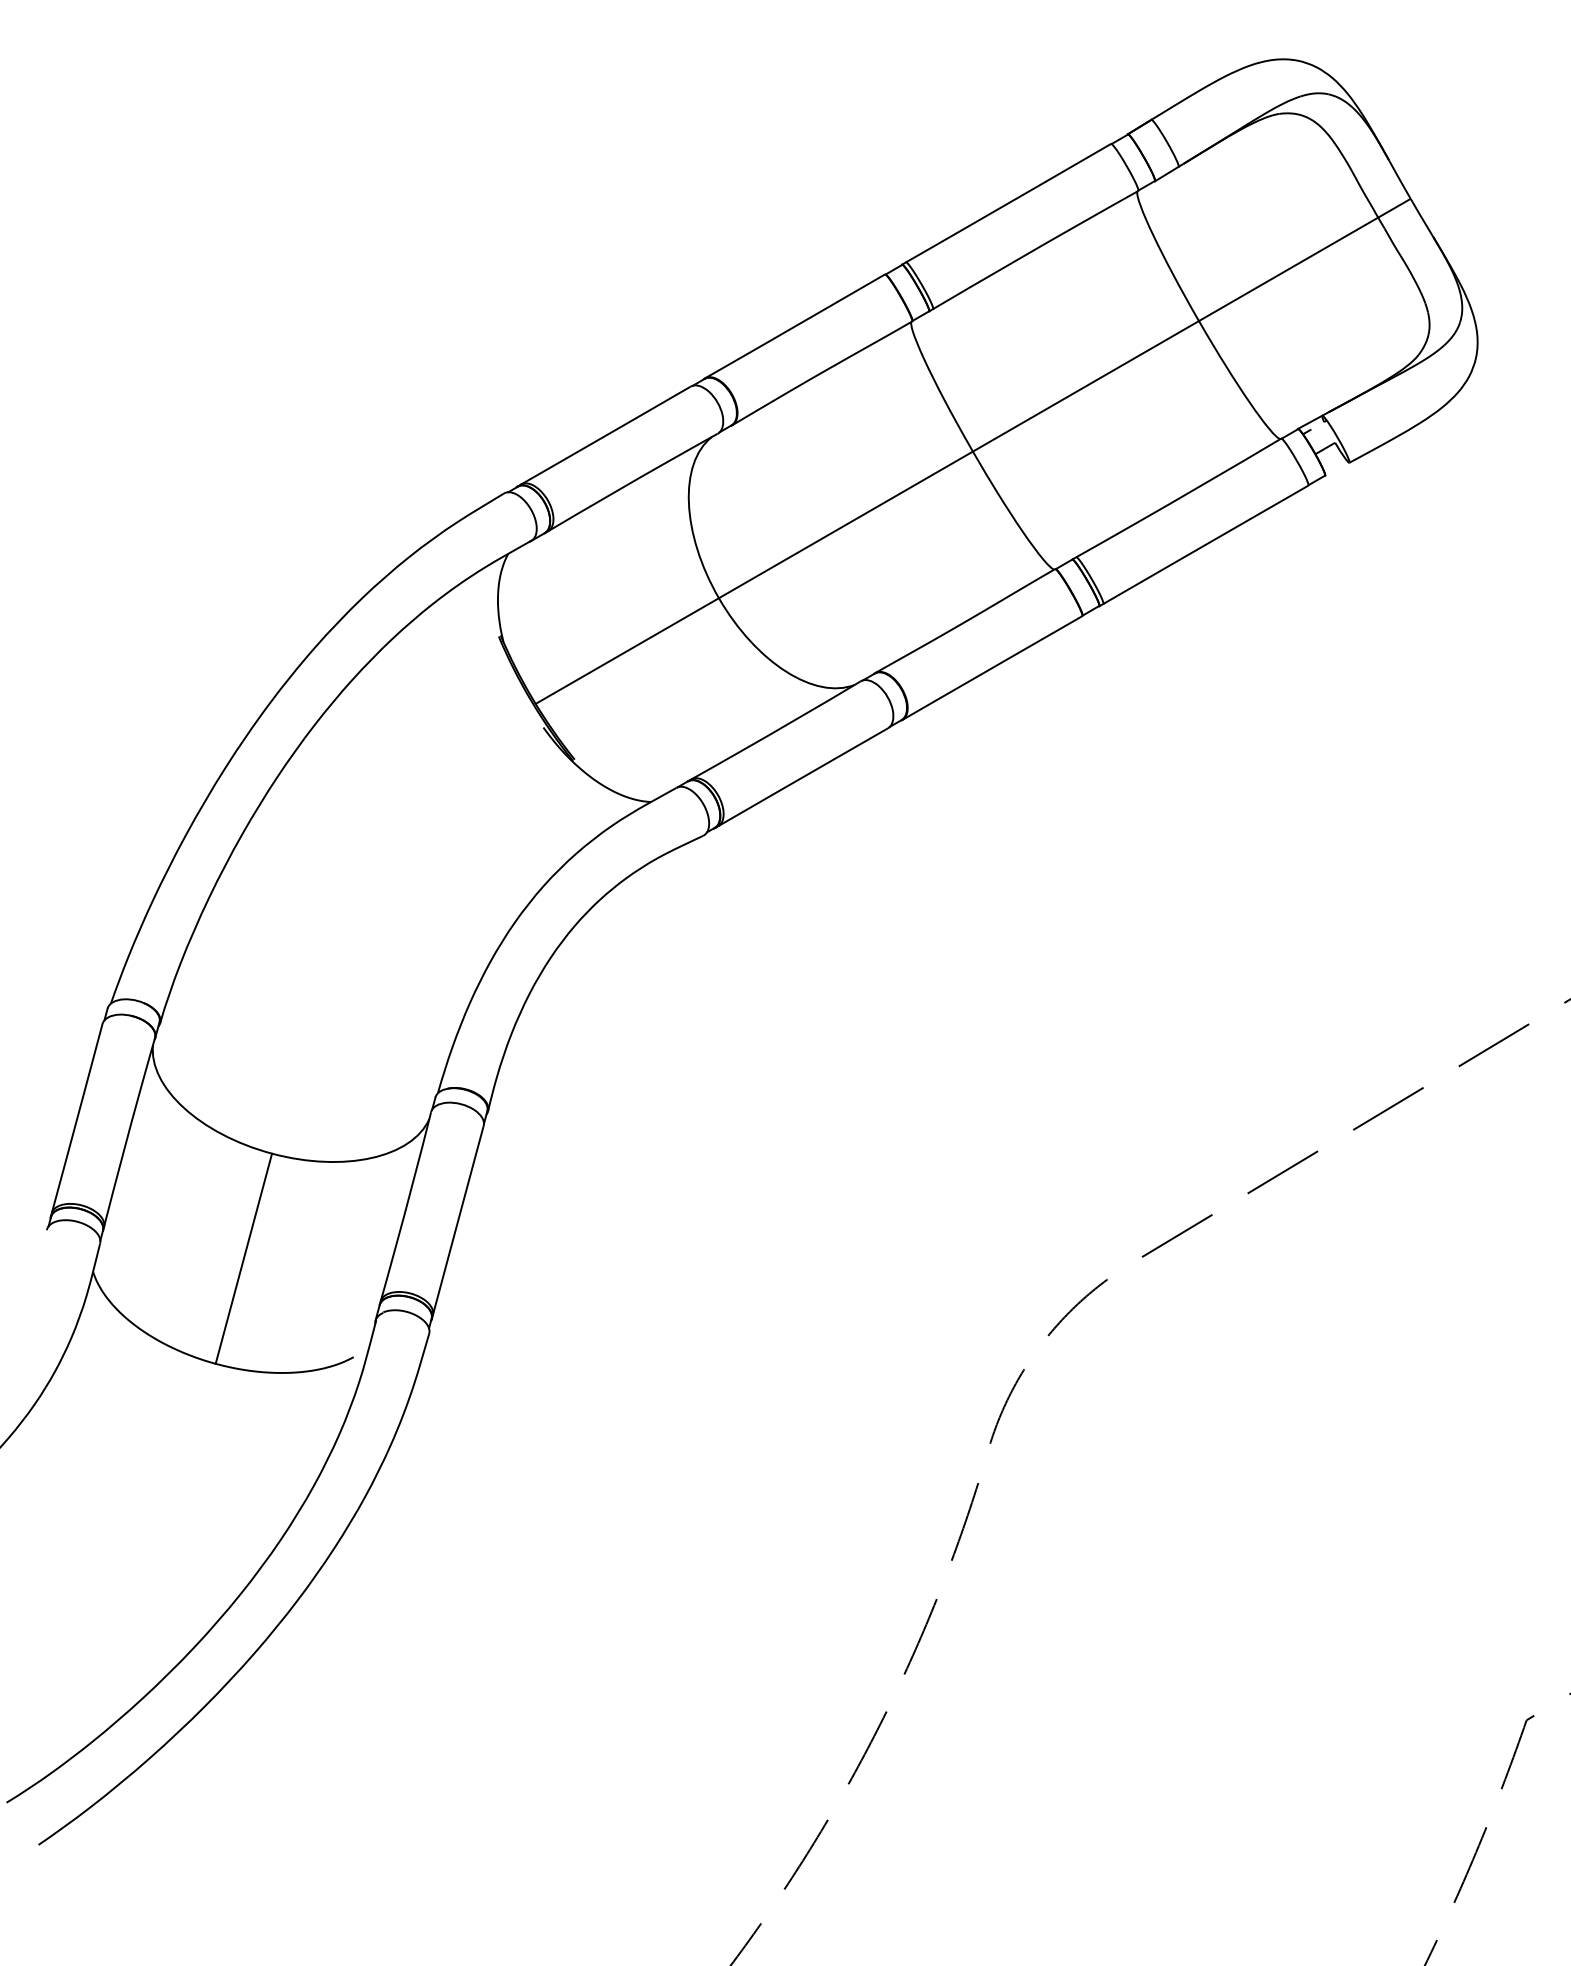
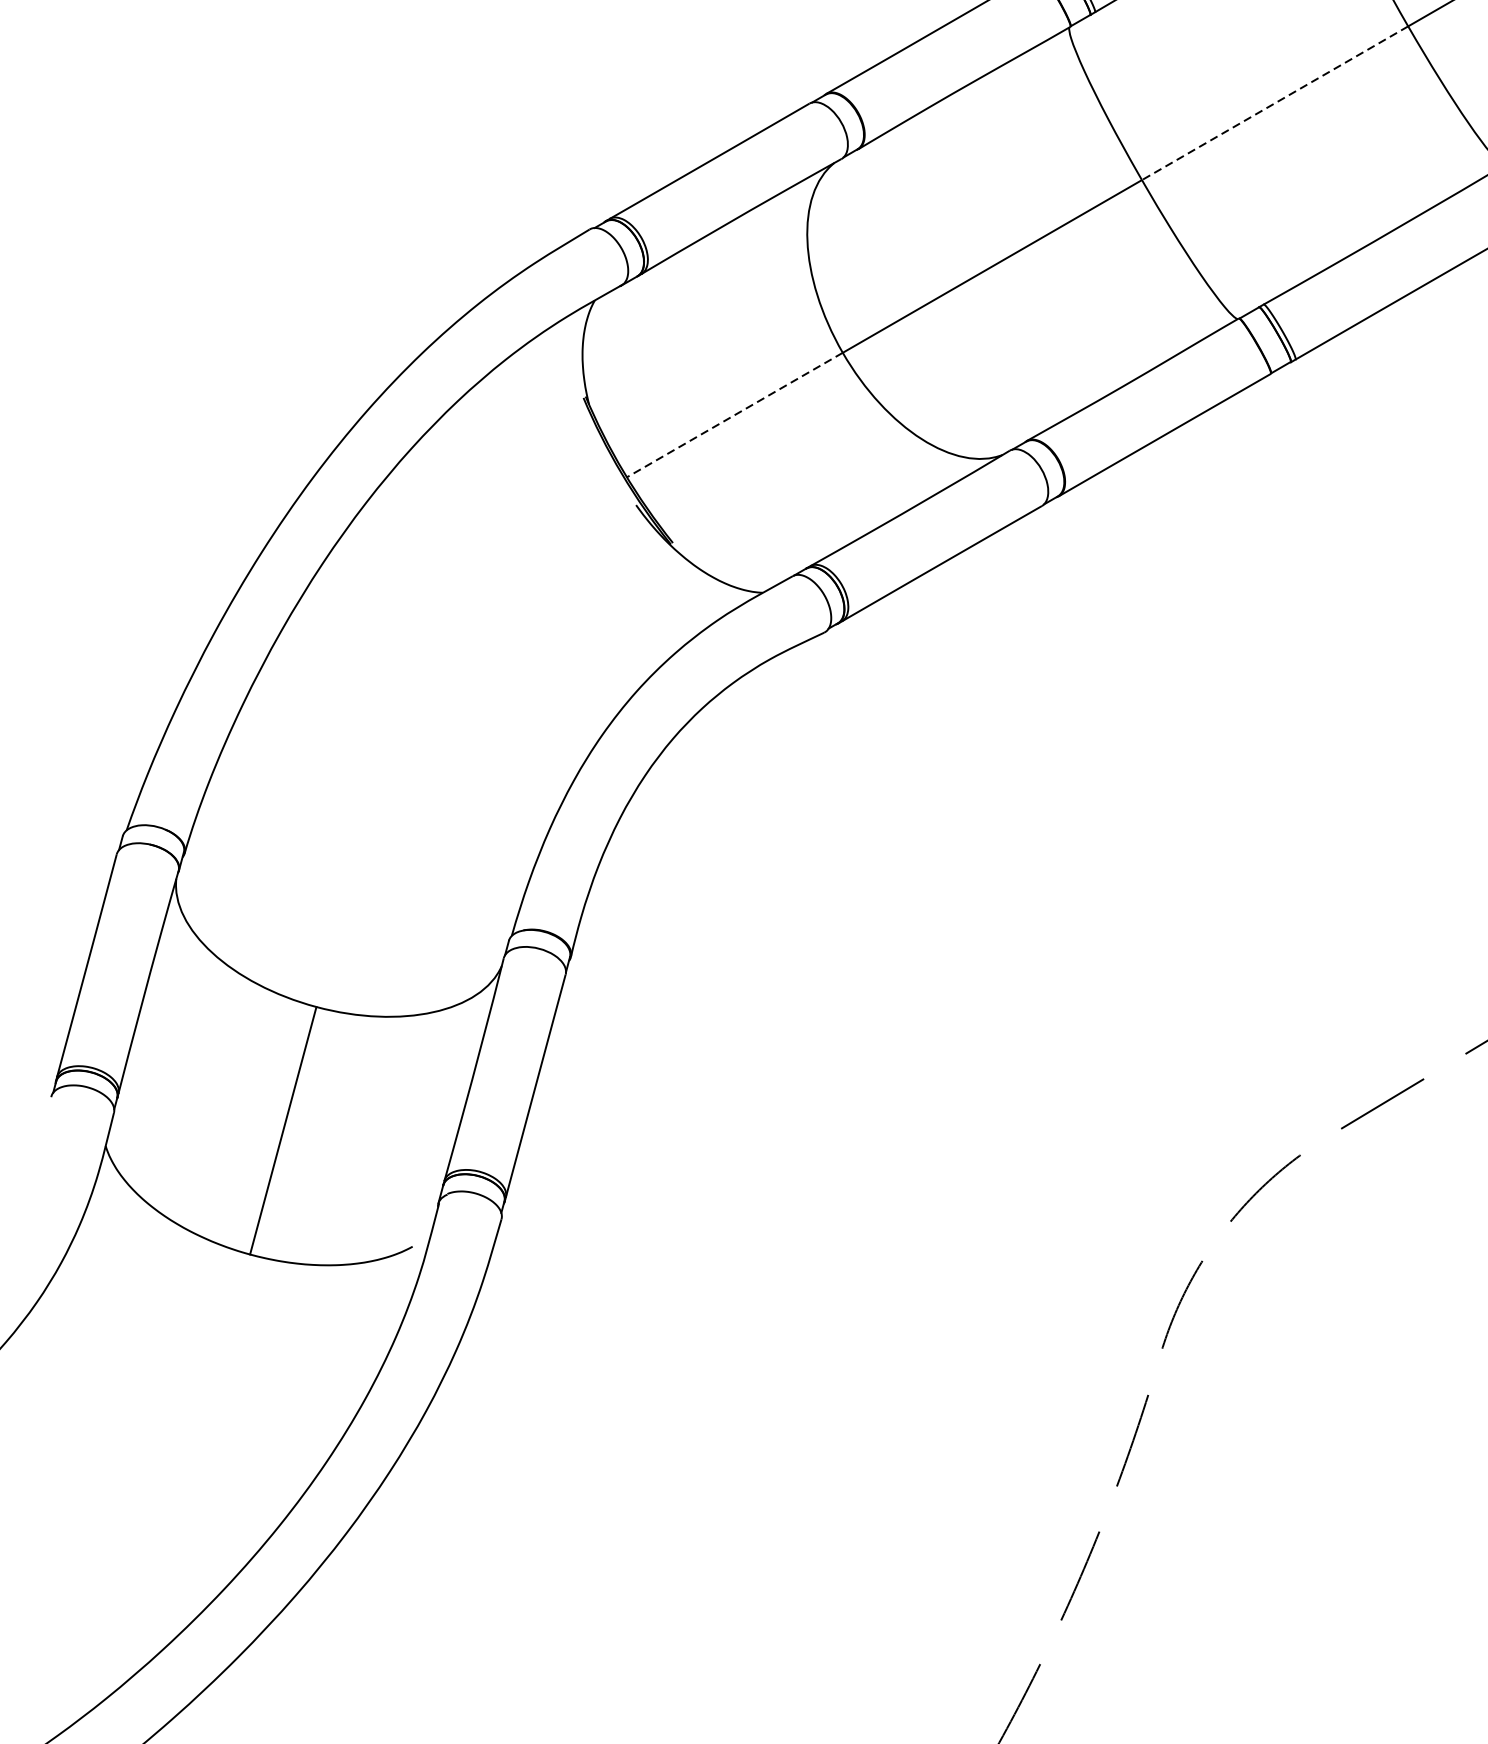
line: (1085, 386) -> (1274, 103), solid -> dashed
line: (627, 651) -> (735, 415), solid -> dashed

